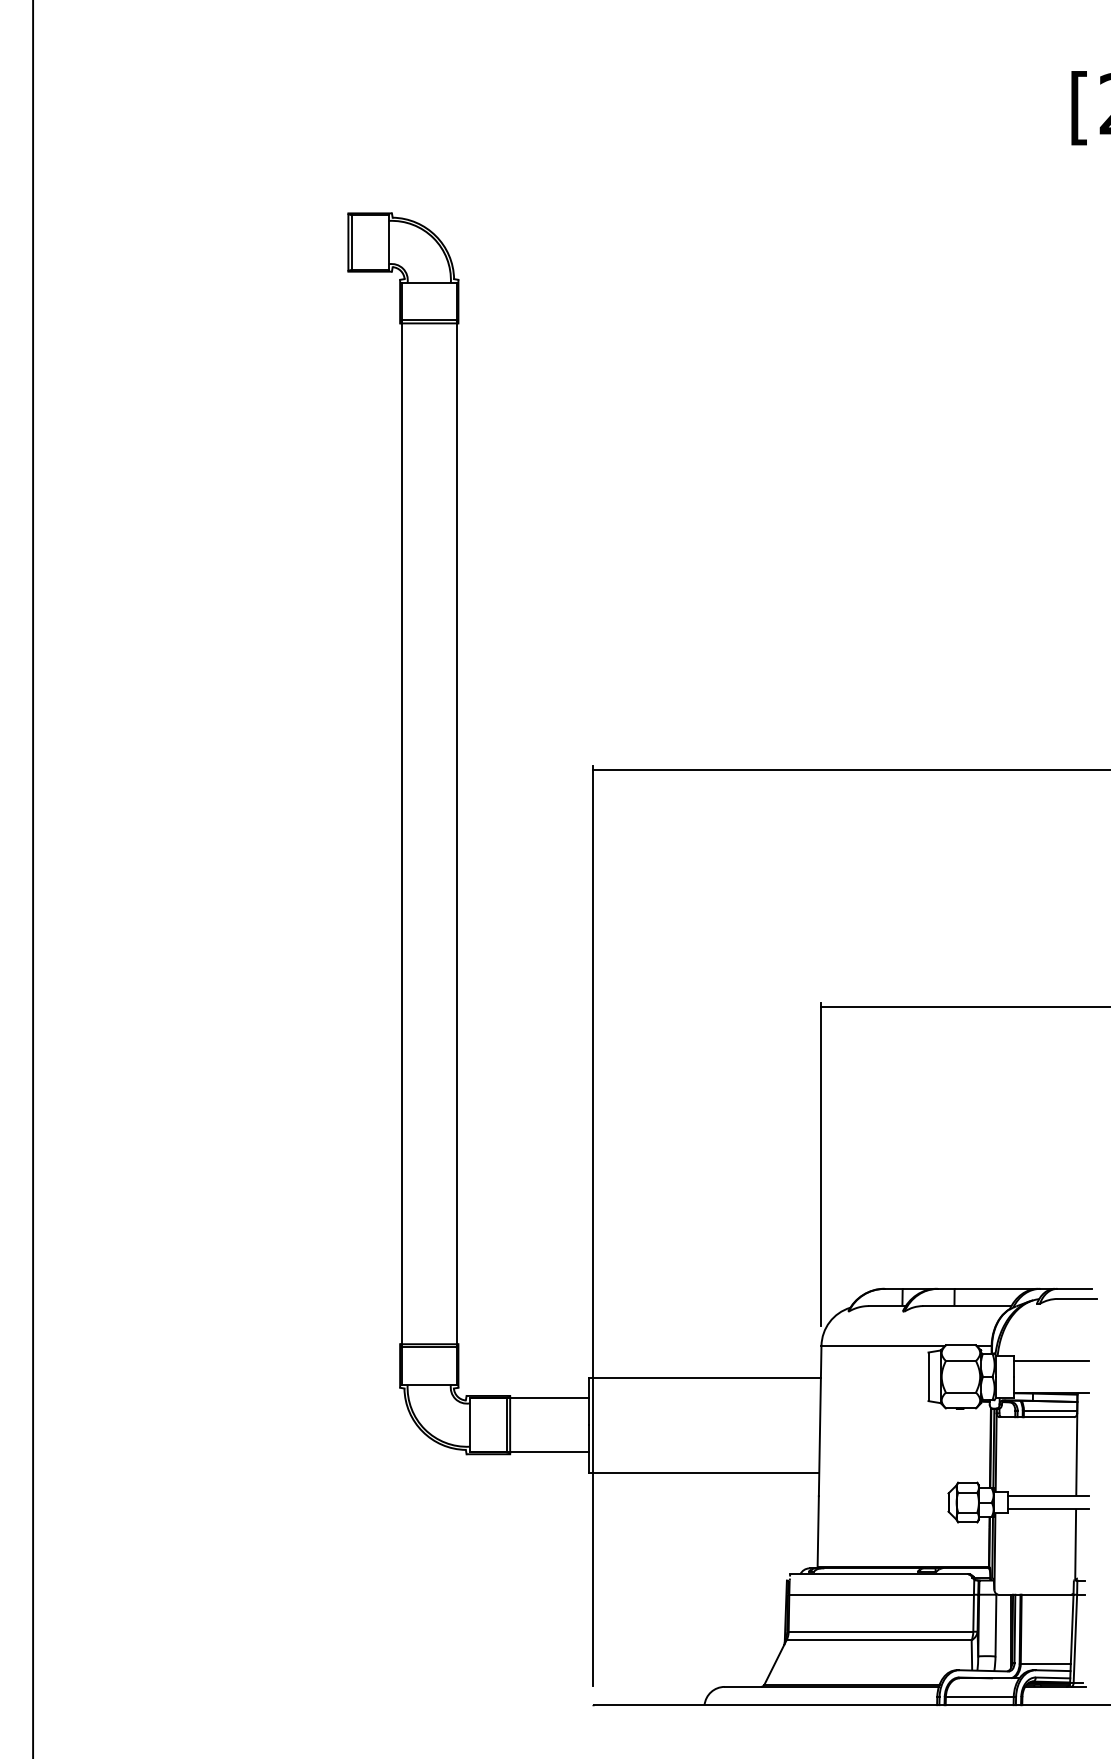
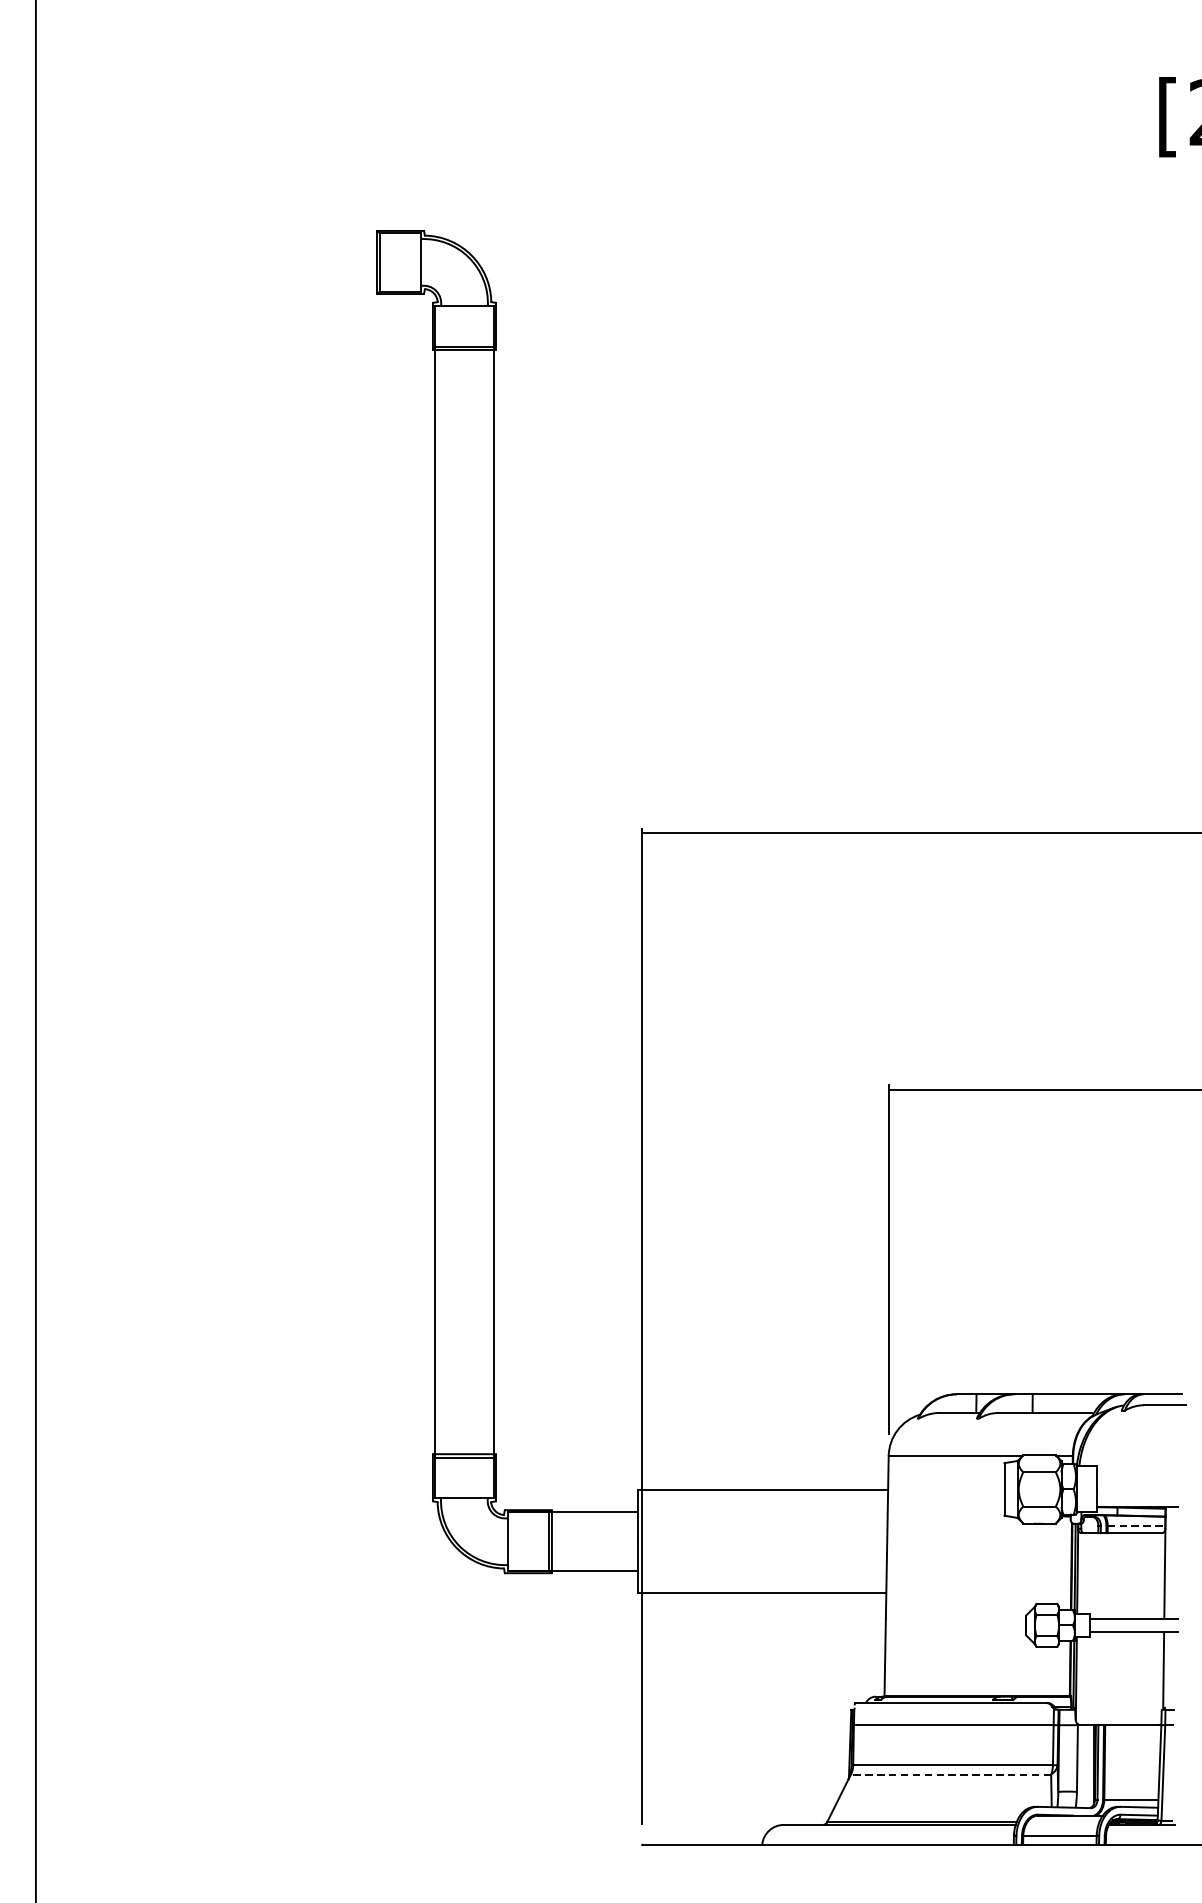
line: (1050, 1360) -> (1136, 1471), removed
line: (1050, 1410) -> (1136, 1525), solid -> dashed
line: (879, 1640) -> (951, 1774), solid -> dashed

